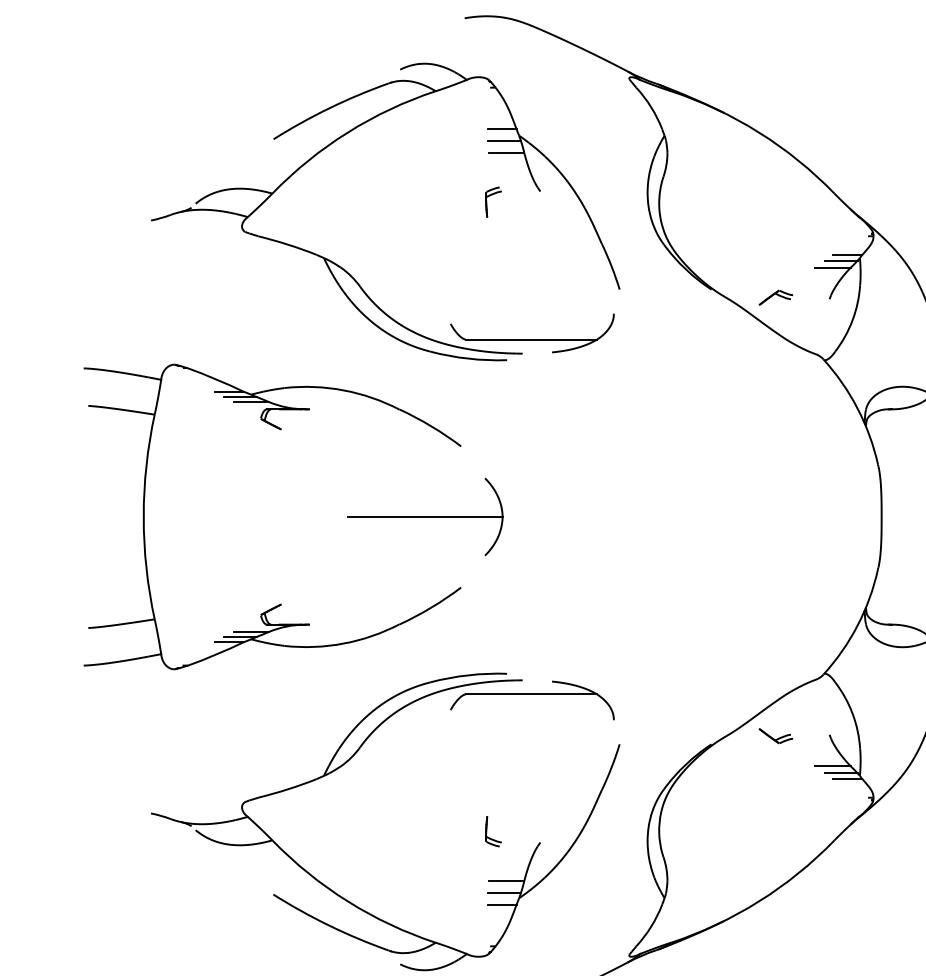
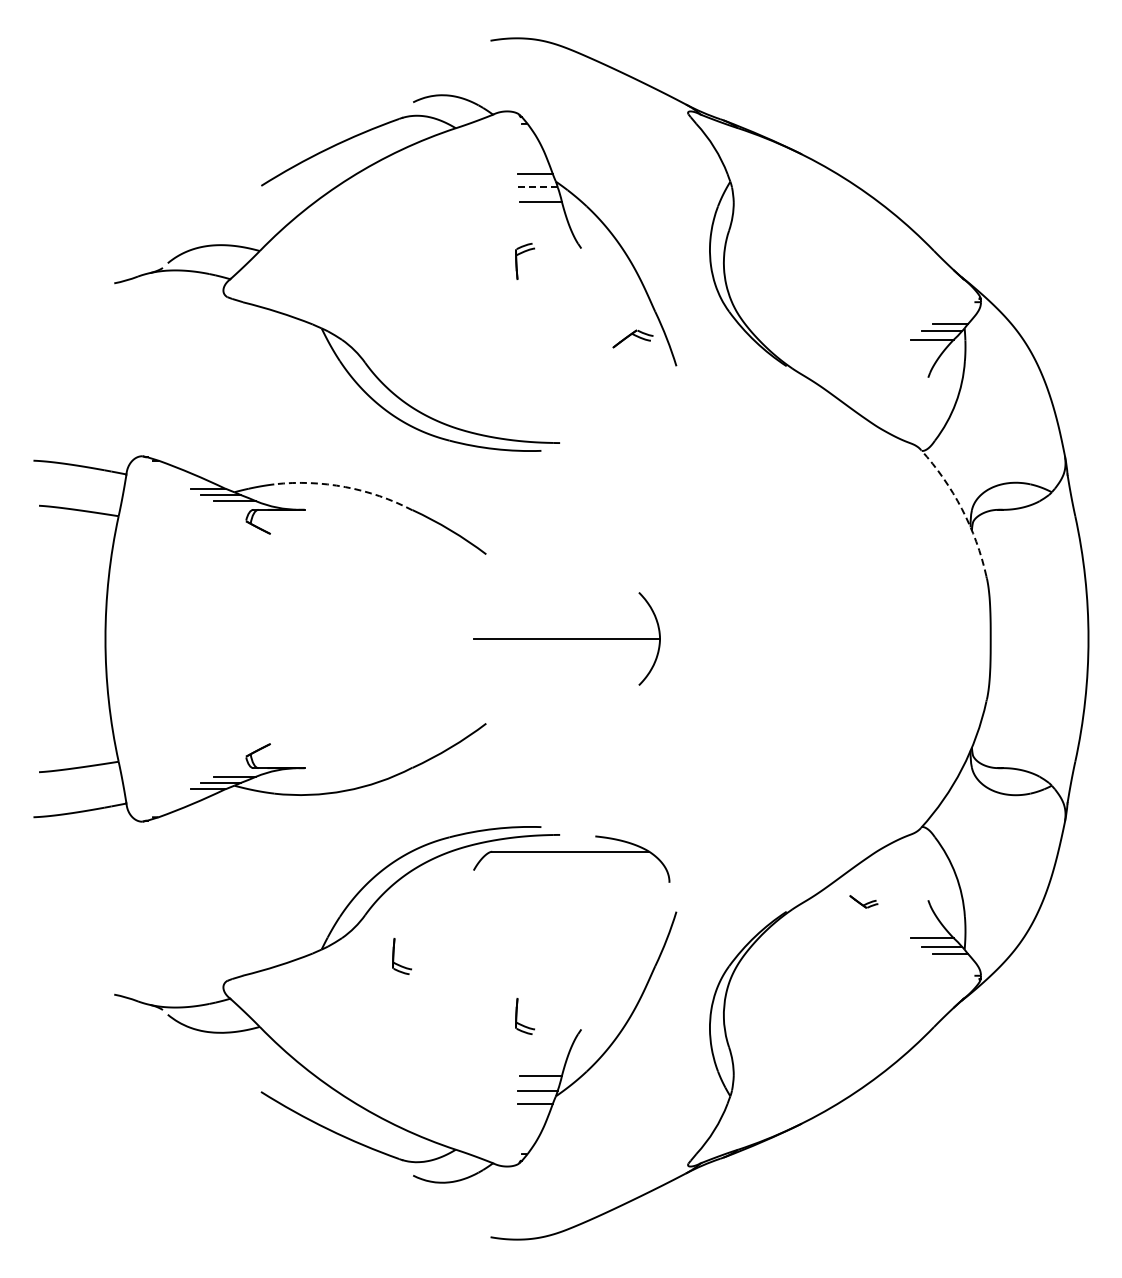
line: (504, 140) -> (538, 187), solid -> dashed
part: (775, 297) -> (632, 338), moved
part: (532, 339) -> (571, 425), removed
arc: (343, 390) -> (345, 487), solid -> dashed
arc: (857, 408) -> (961, 508), solid -> dashed
part: (424, 516) -> (566, 638), moved
part: (775, 735) -> (863, 901), size x0.7
part: (384, 781) -> (394, 956), added

